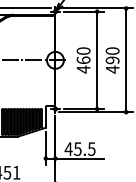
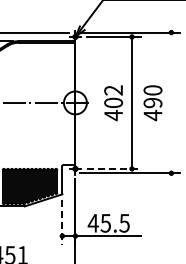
text: (83, 55) -> (113, 96), 460 -> 402
line: (126, 60) -> (171, 102), removed
line: (83, 108) -> (113, 168), solid -> dashed
line: (45, 148) -> (62, 222), solid -> dashed

